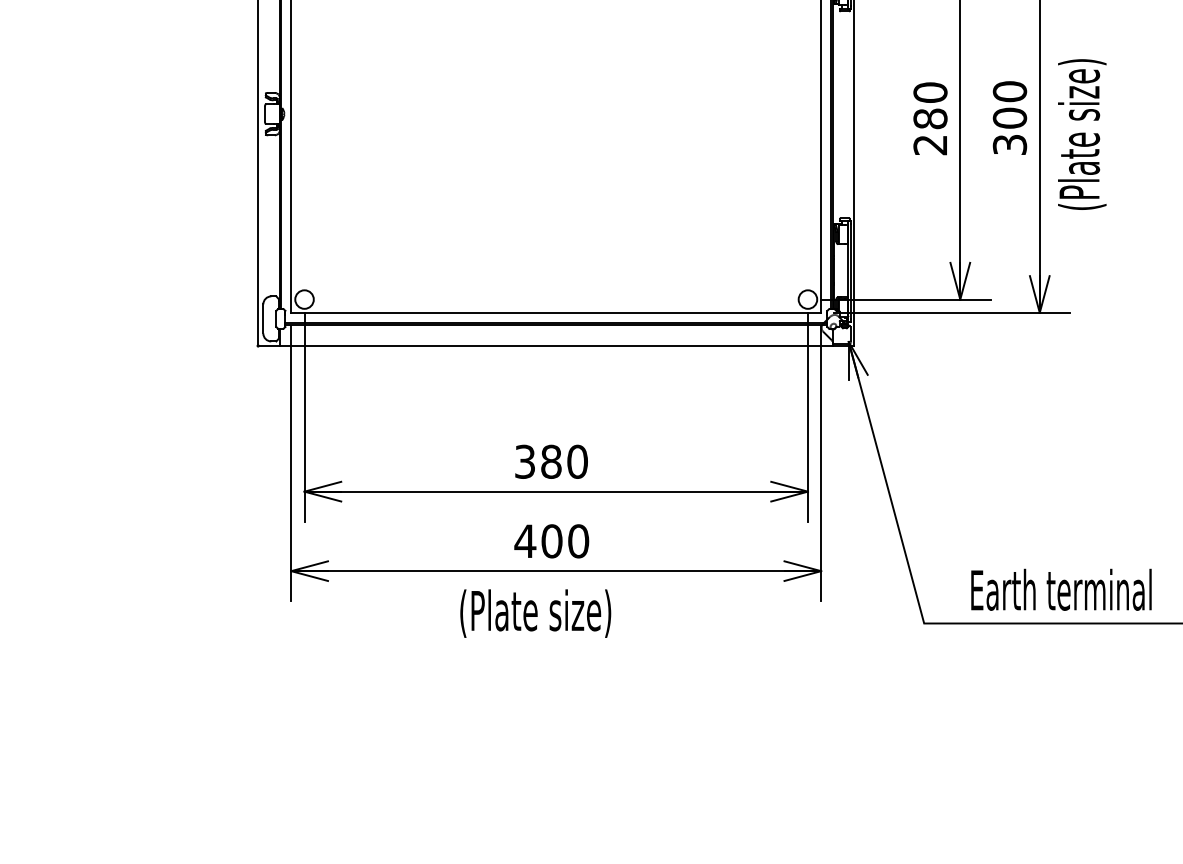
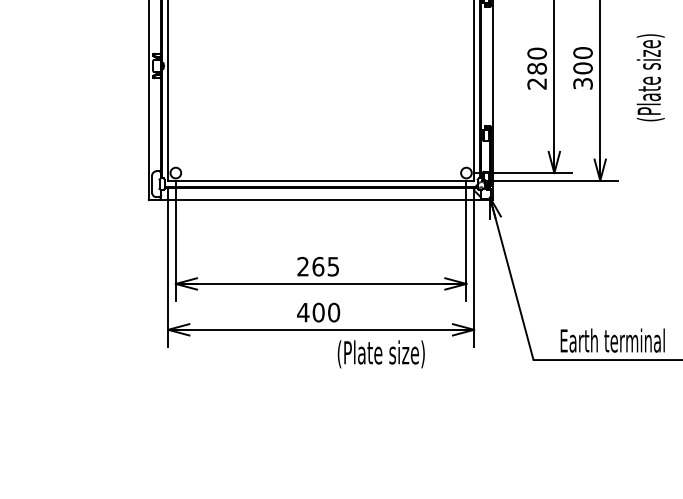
text: (1081, 134) -> (650, 77), moved
text: (551, 461) -> (318, 266), 380 -> 265
text: (534, 613) -> (380, 354), moved

